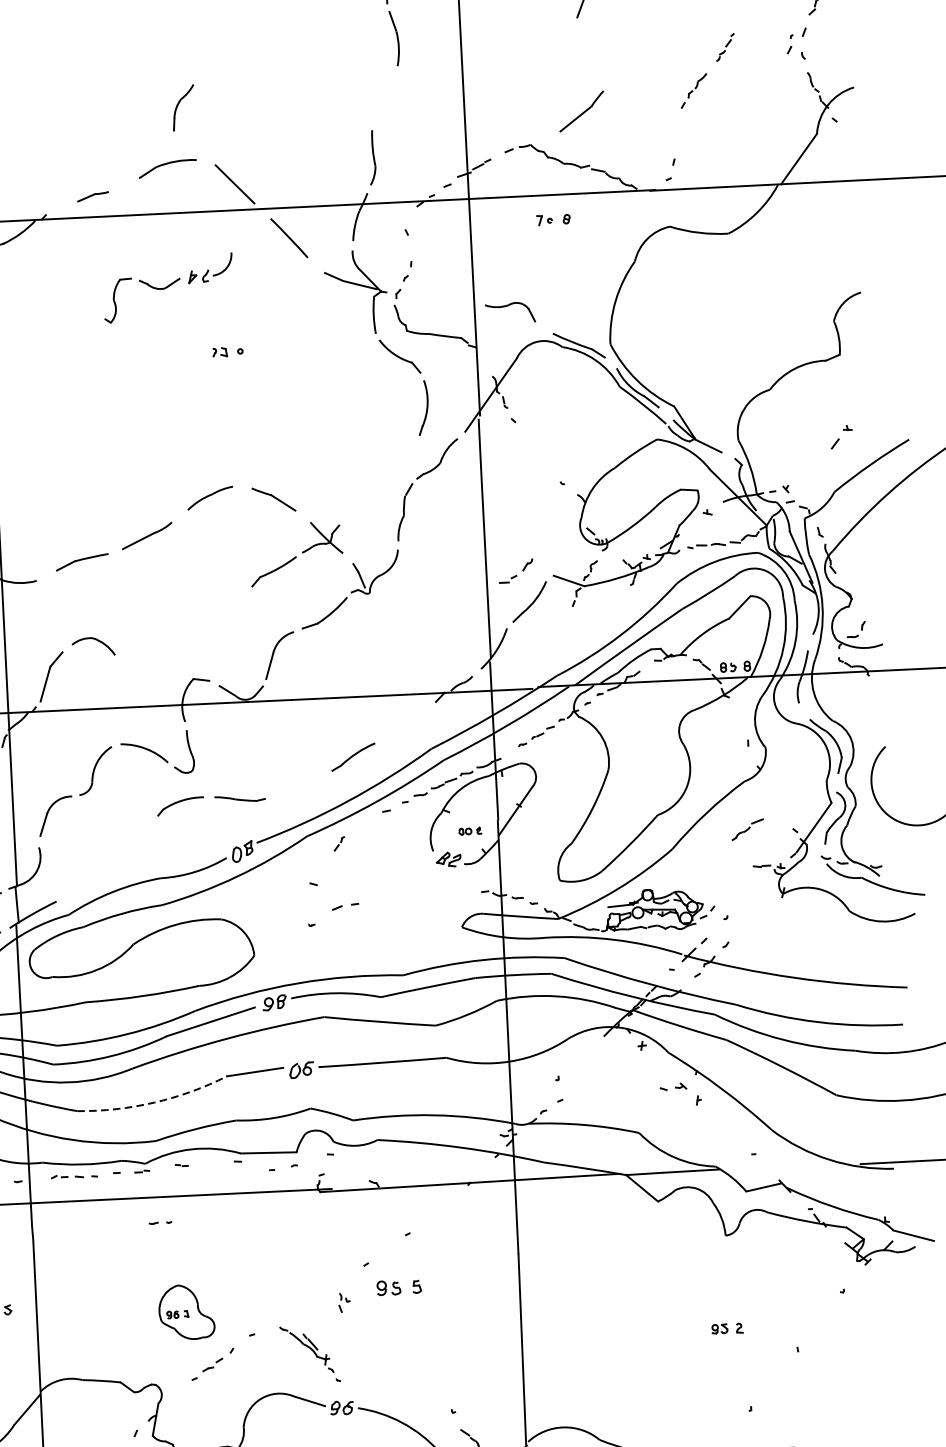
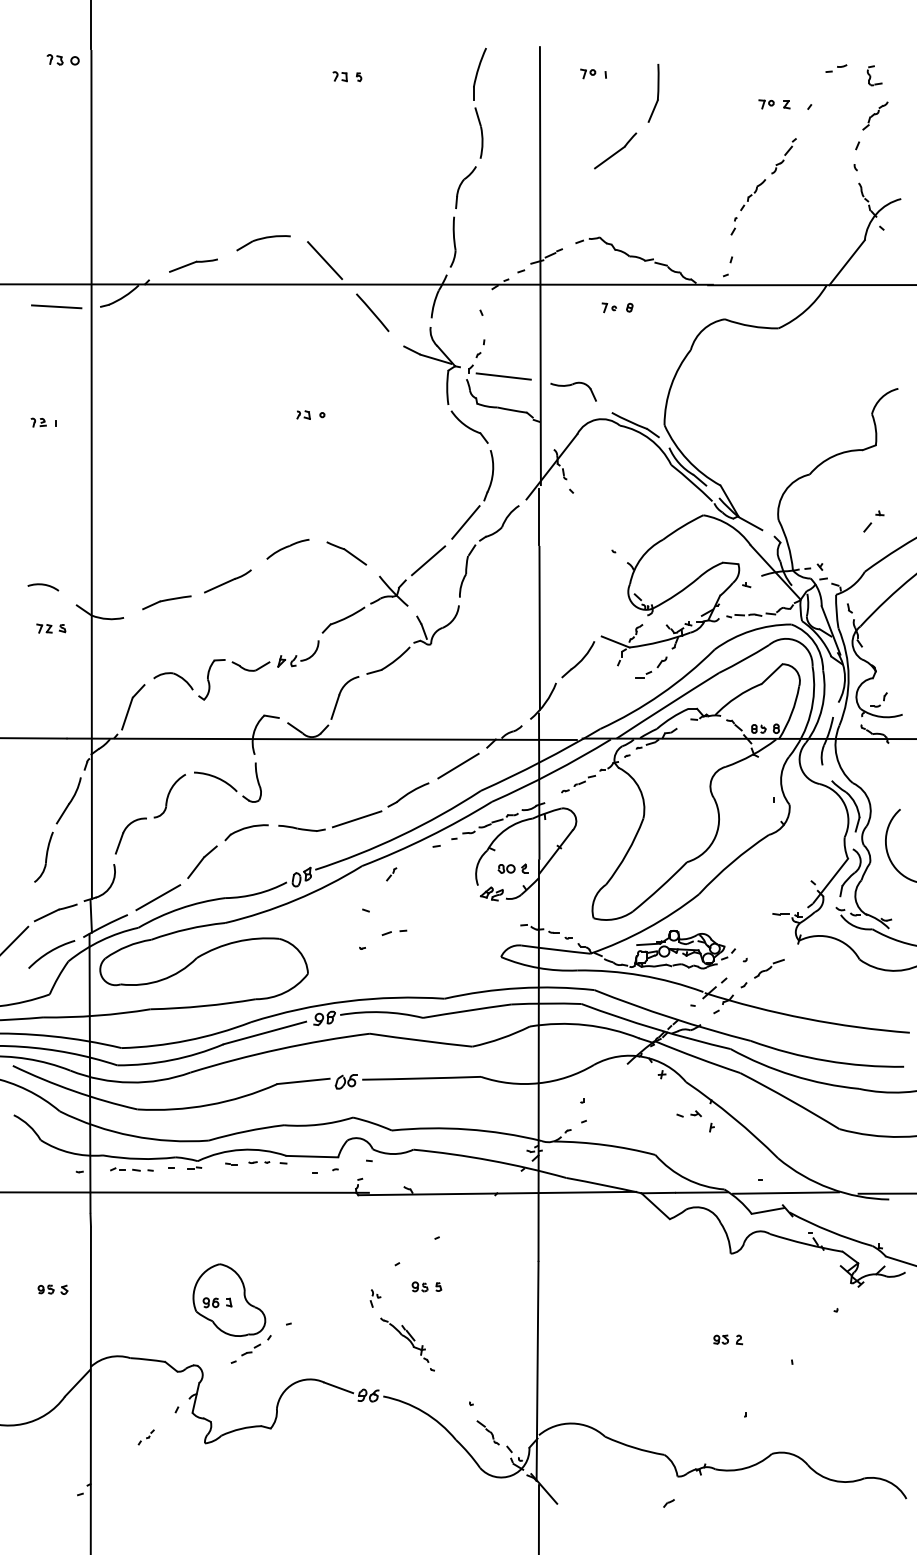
part: (789, 44) -> (733, 226), moved
part: (724, 47) -> (783, 156), size x1.43
part: (183, 107) -> (465, 187), moved
part: (581, 111) -> (615, 150), moved
part: (93, 196) -> (193, 265), size x1.67
part: (168, 288) -> (258, 670), moved
line: (433, 300) -> (503, 376), added
line: (400, 459) -> (465, 522), added
line: (362, 502) -> (428, 560), added
part: (516, 571) -> (651, 667), moved
line: (405, 722) -> (458, 765), added
line: (298, 786) -> (356, 819), added
part: (747, 829) -> (769, 968), moved
part: (469, 831) -> (512, 868), size x1.43
part: (134, 840) -> (202, 862), added
line: (88, 881) -> (158, 897), added
arc: (153, 1103) -> (208, 1105), dashed -> solid
line: (781, 1166) -> (785, 1192), added
part: (160, 1222) -> (259, 1162), moved
part: (398, 1287) -> (426, 1286), size x0.71
part: (186, 1311) -> (229, 1299), size x1.43
part: (310, 1354) -> (407, 1344), moved

